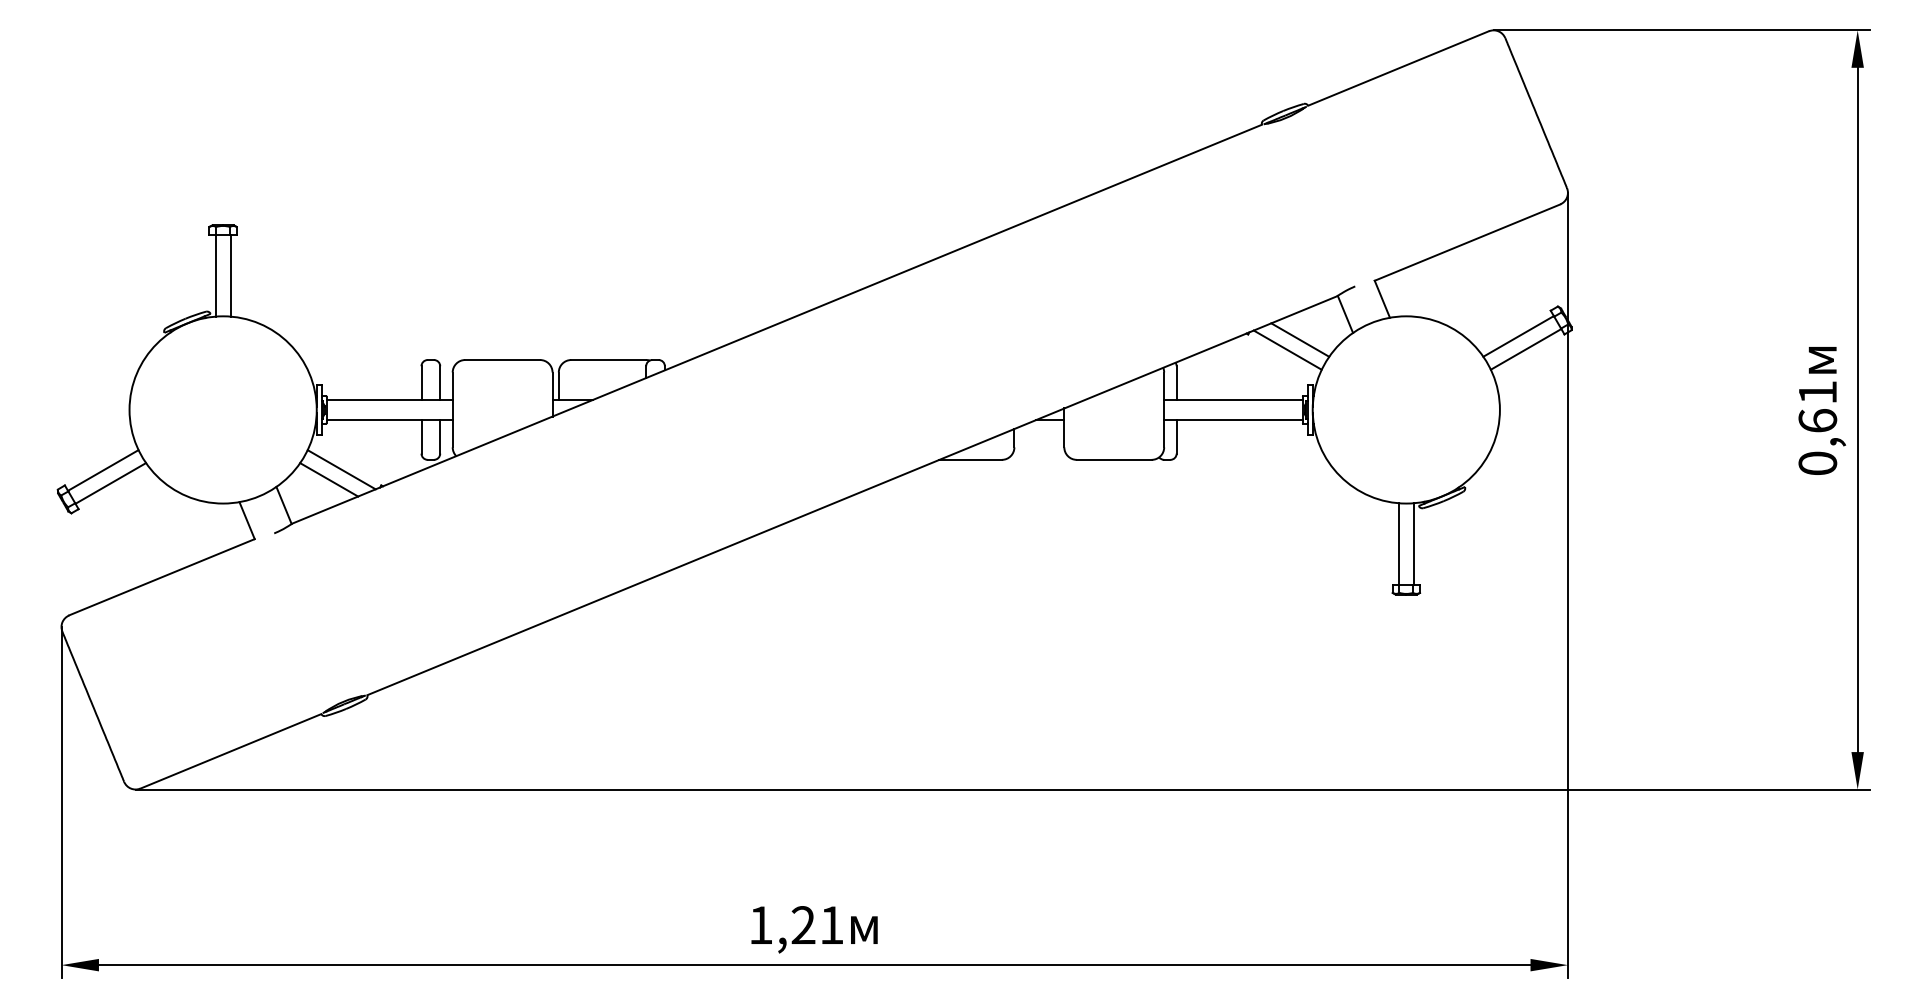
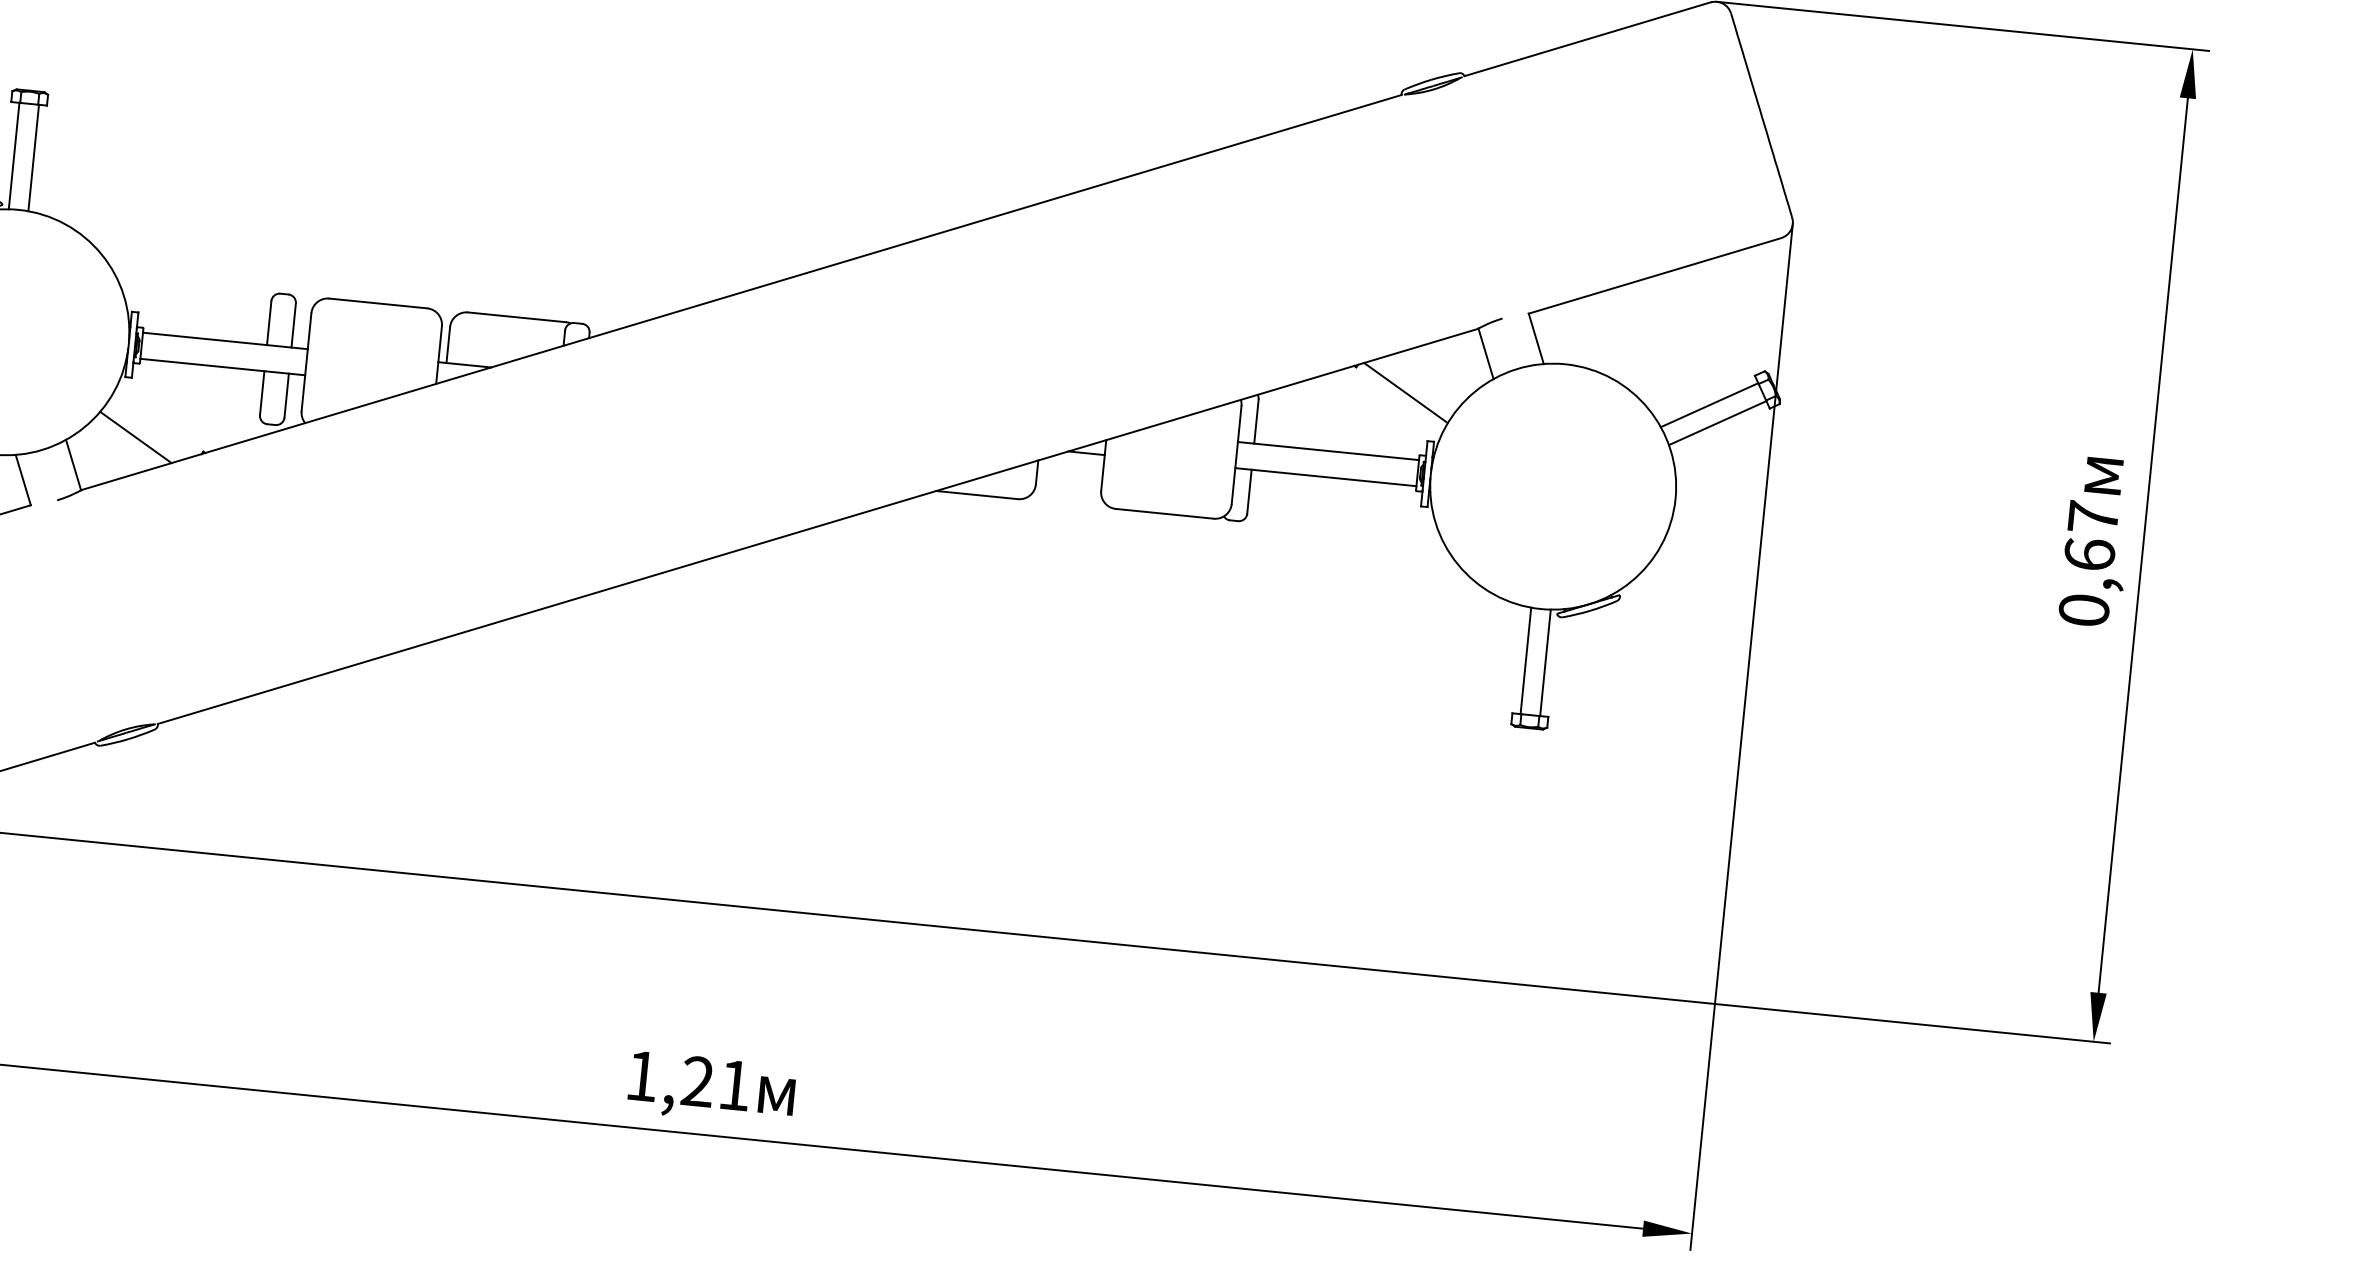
line: (1300, 339) -> (1424, 380), removed
text: (1817, 392) -> (2092, 517), 0,61 -> 0,67
line: (341, 469) -> (153, 425), removed

